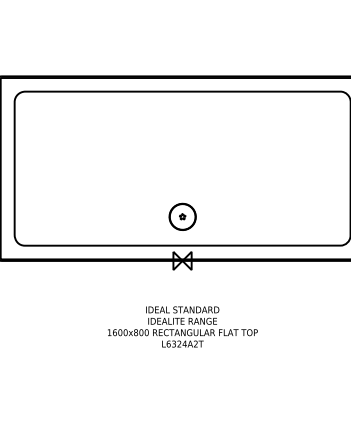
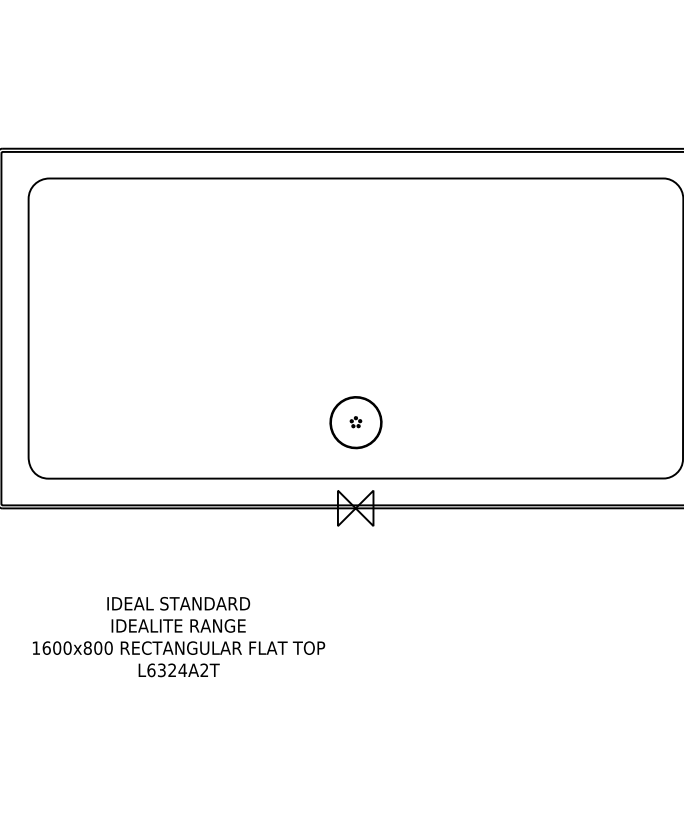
text: (182, 326) -> (178, 636), moved

